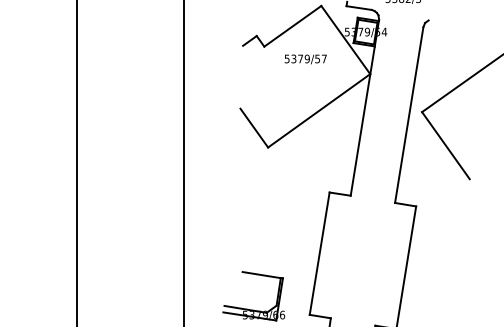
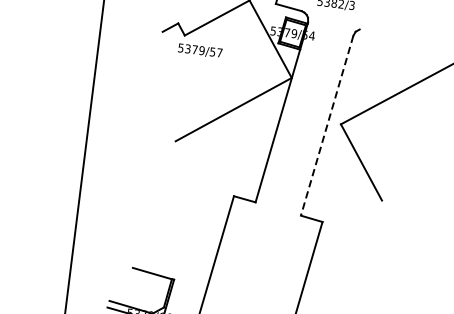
text: (305, 59) -> (200, 51), moved
line: (409, 115) -> (327, 126), solid -> dashed
line: (254, 127) -> (164, 118), removed

